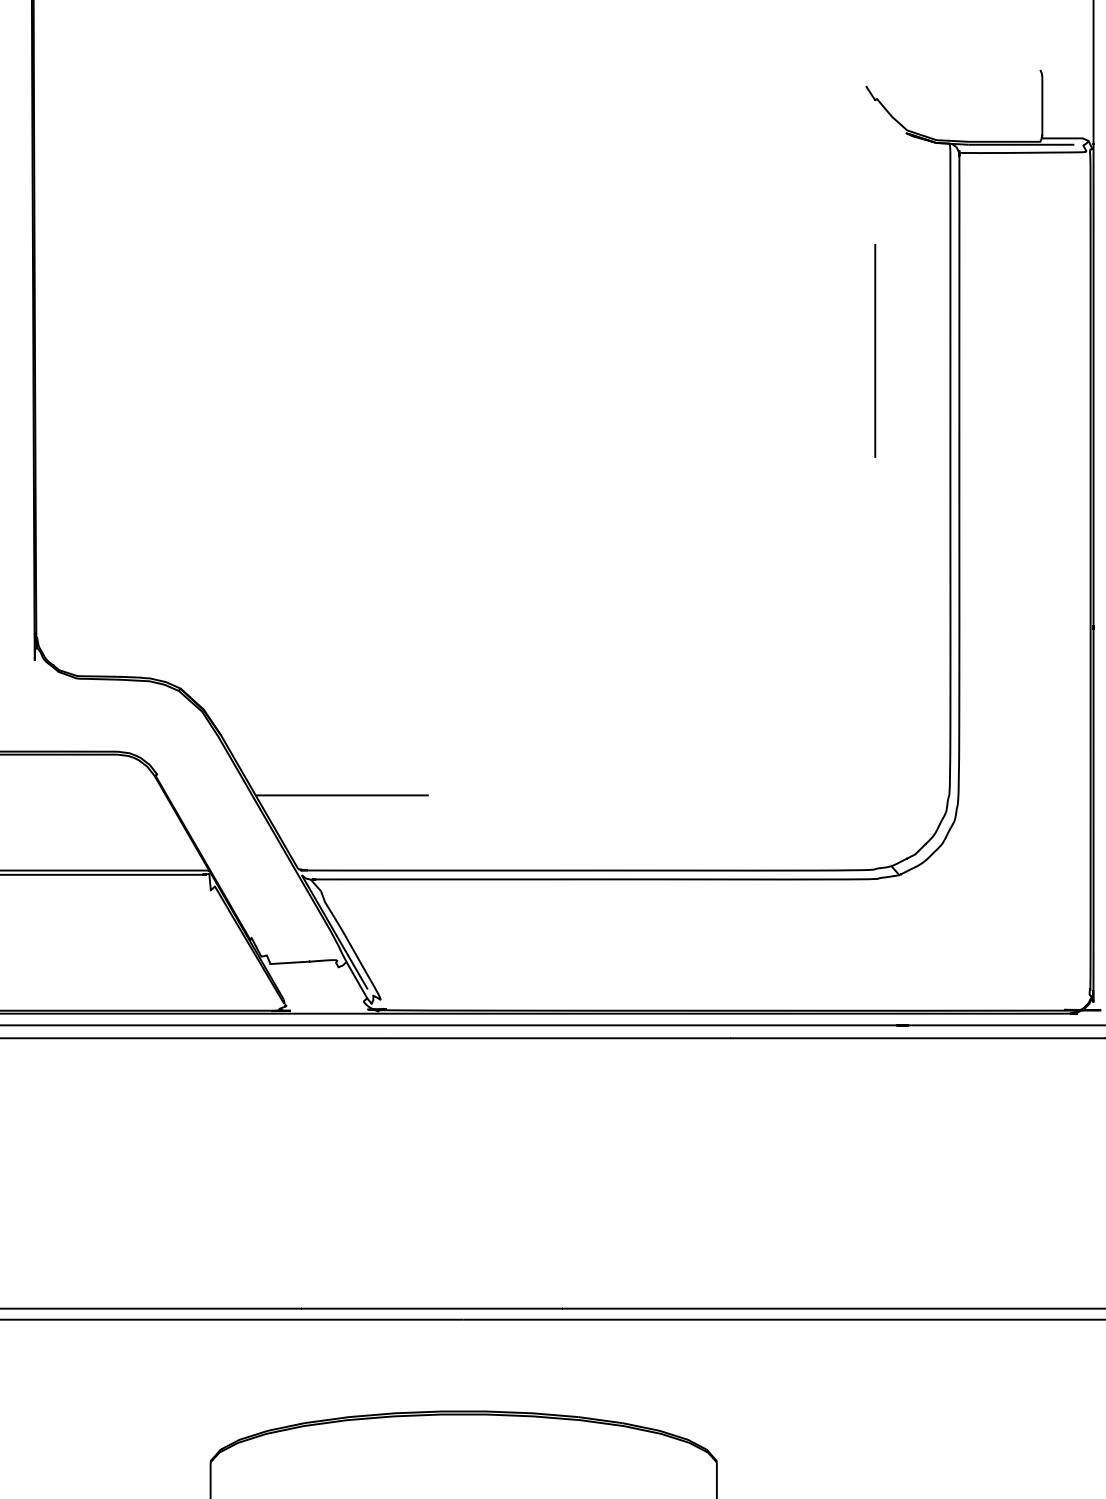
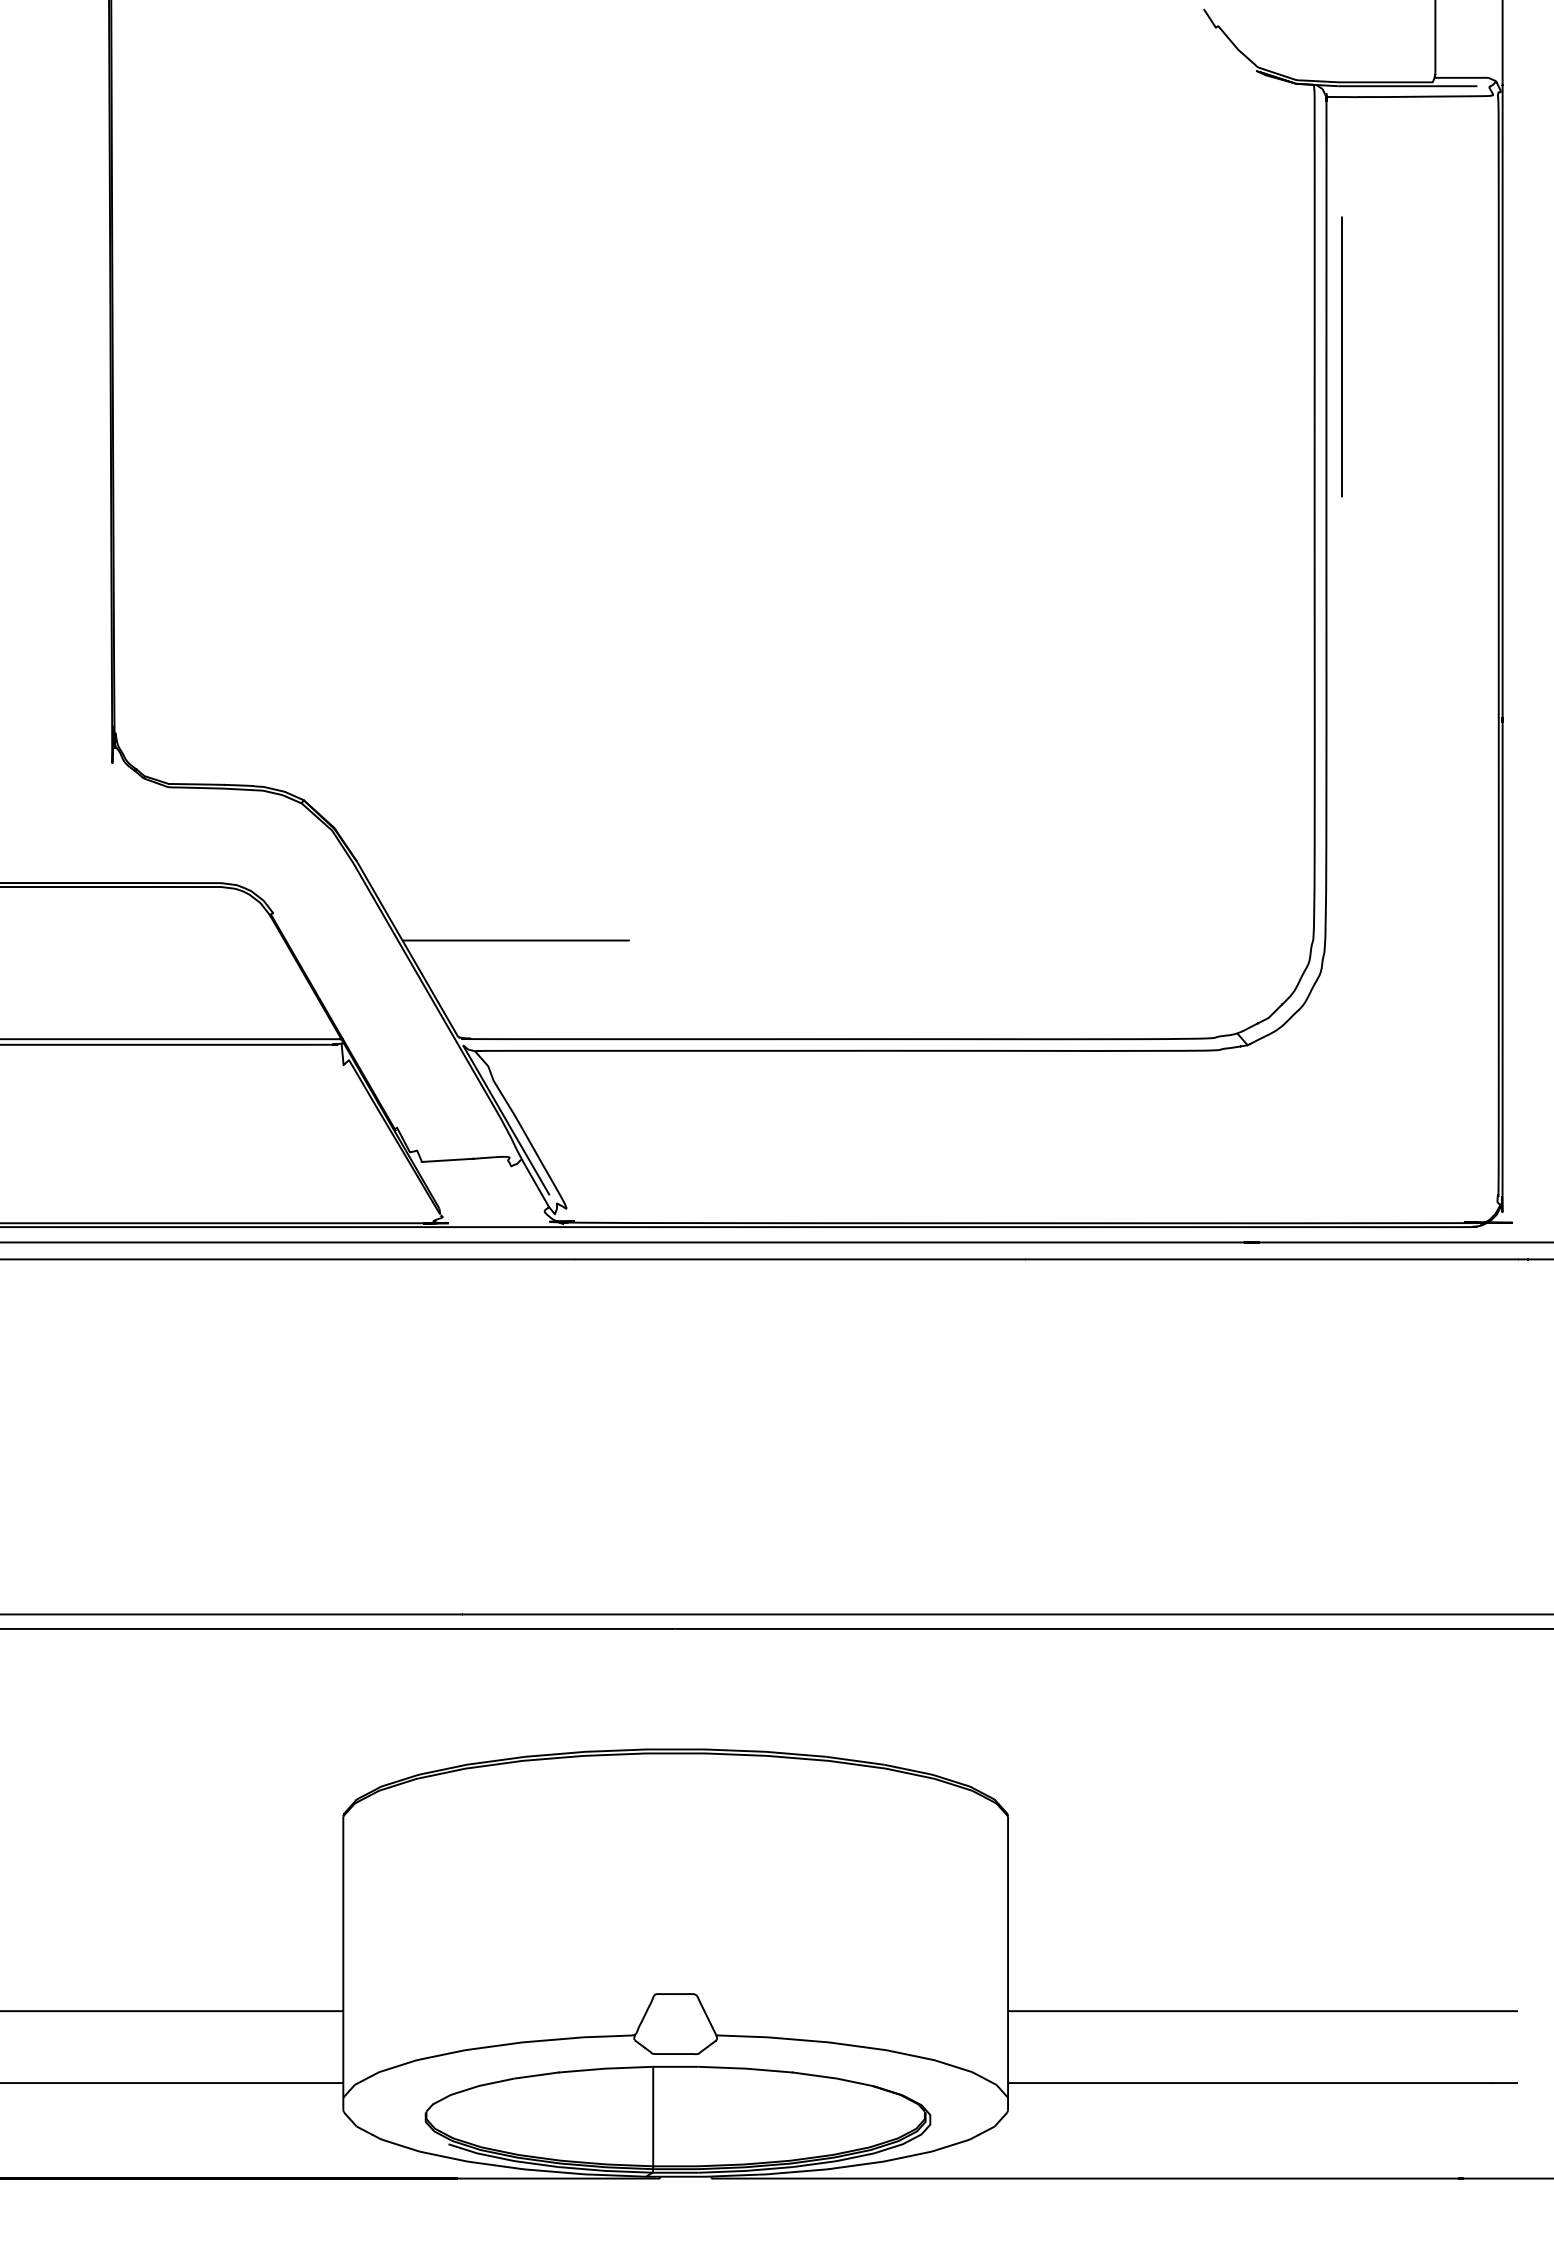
line: (874, 350) -> (1341, 356), moved

